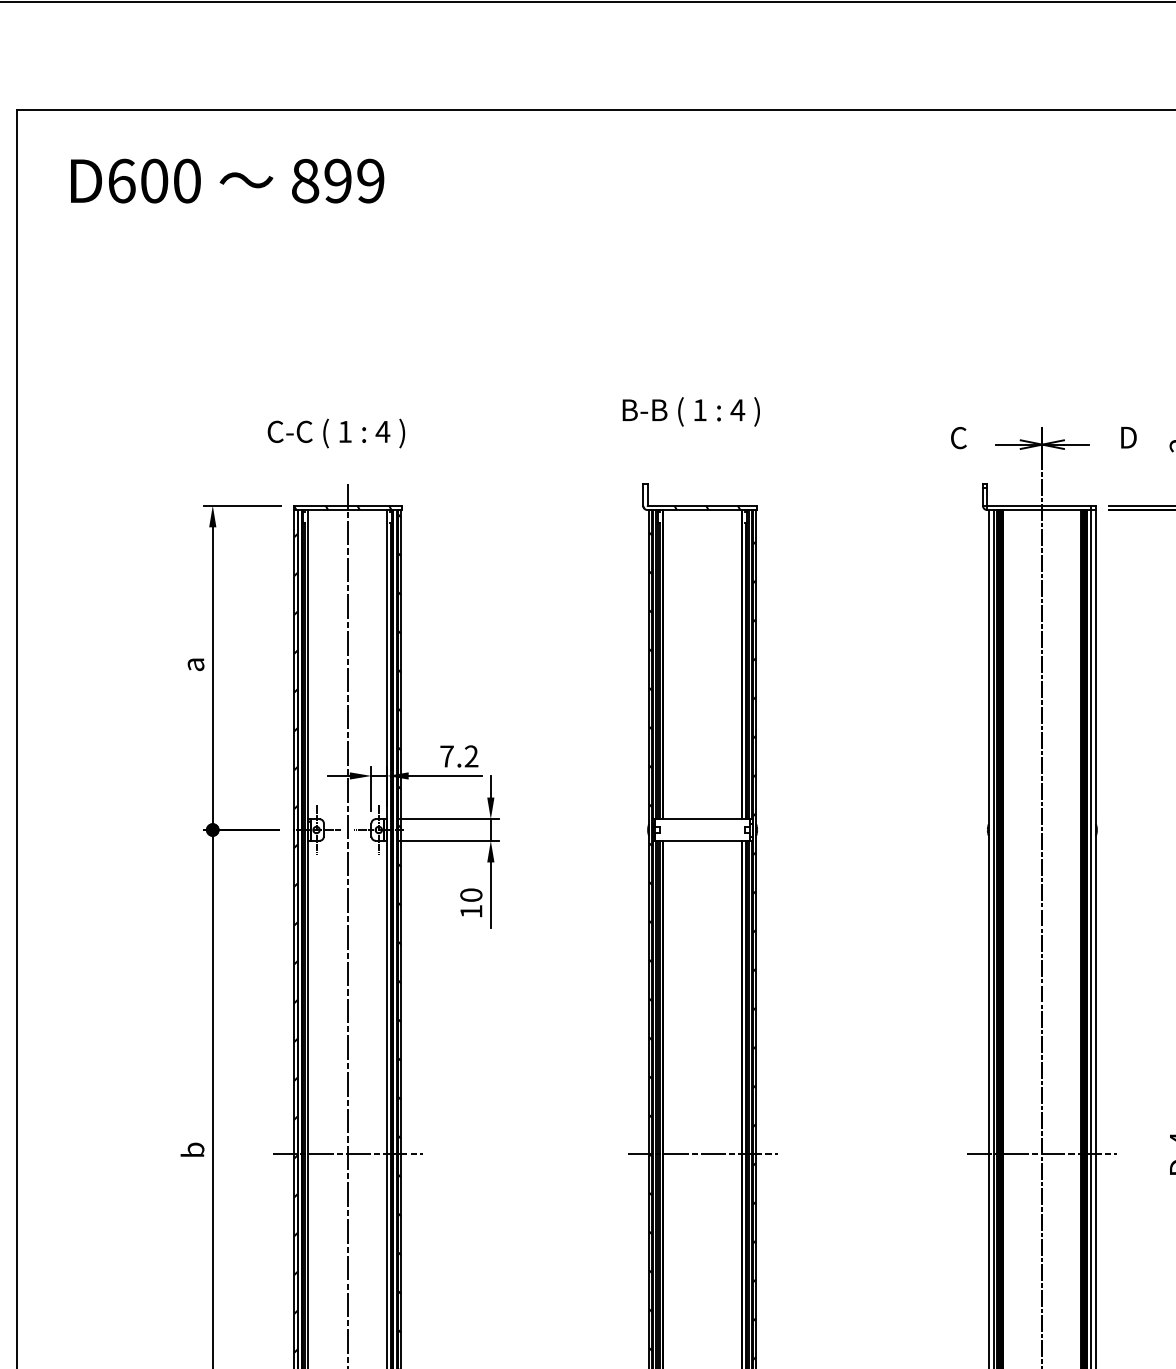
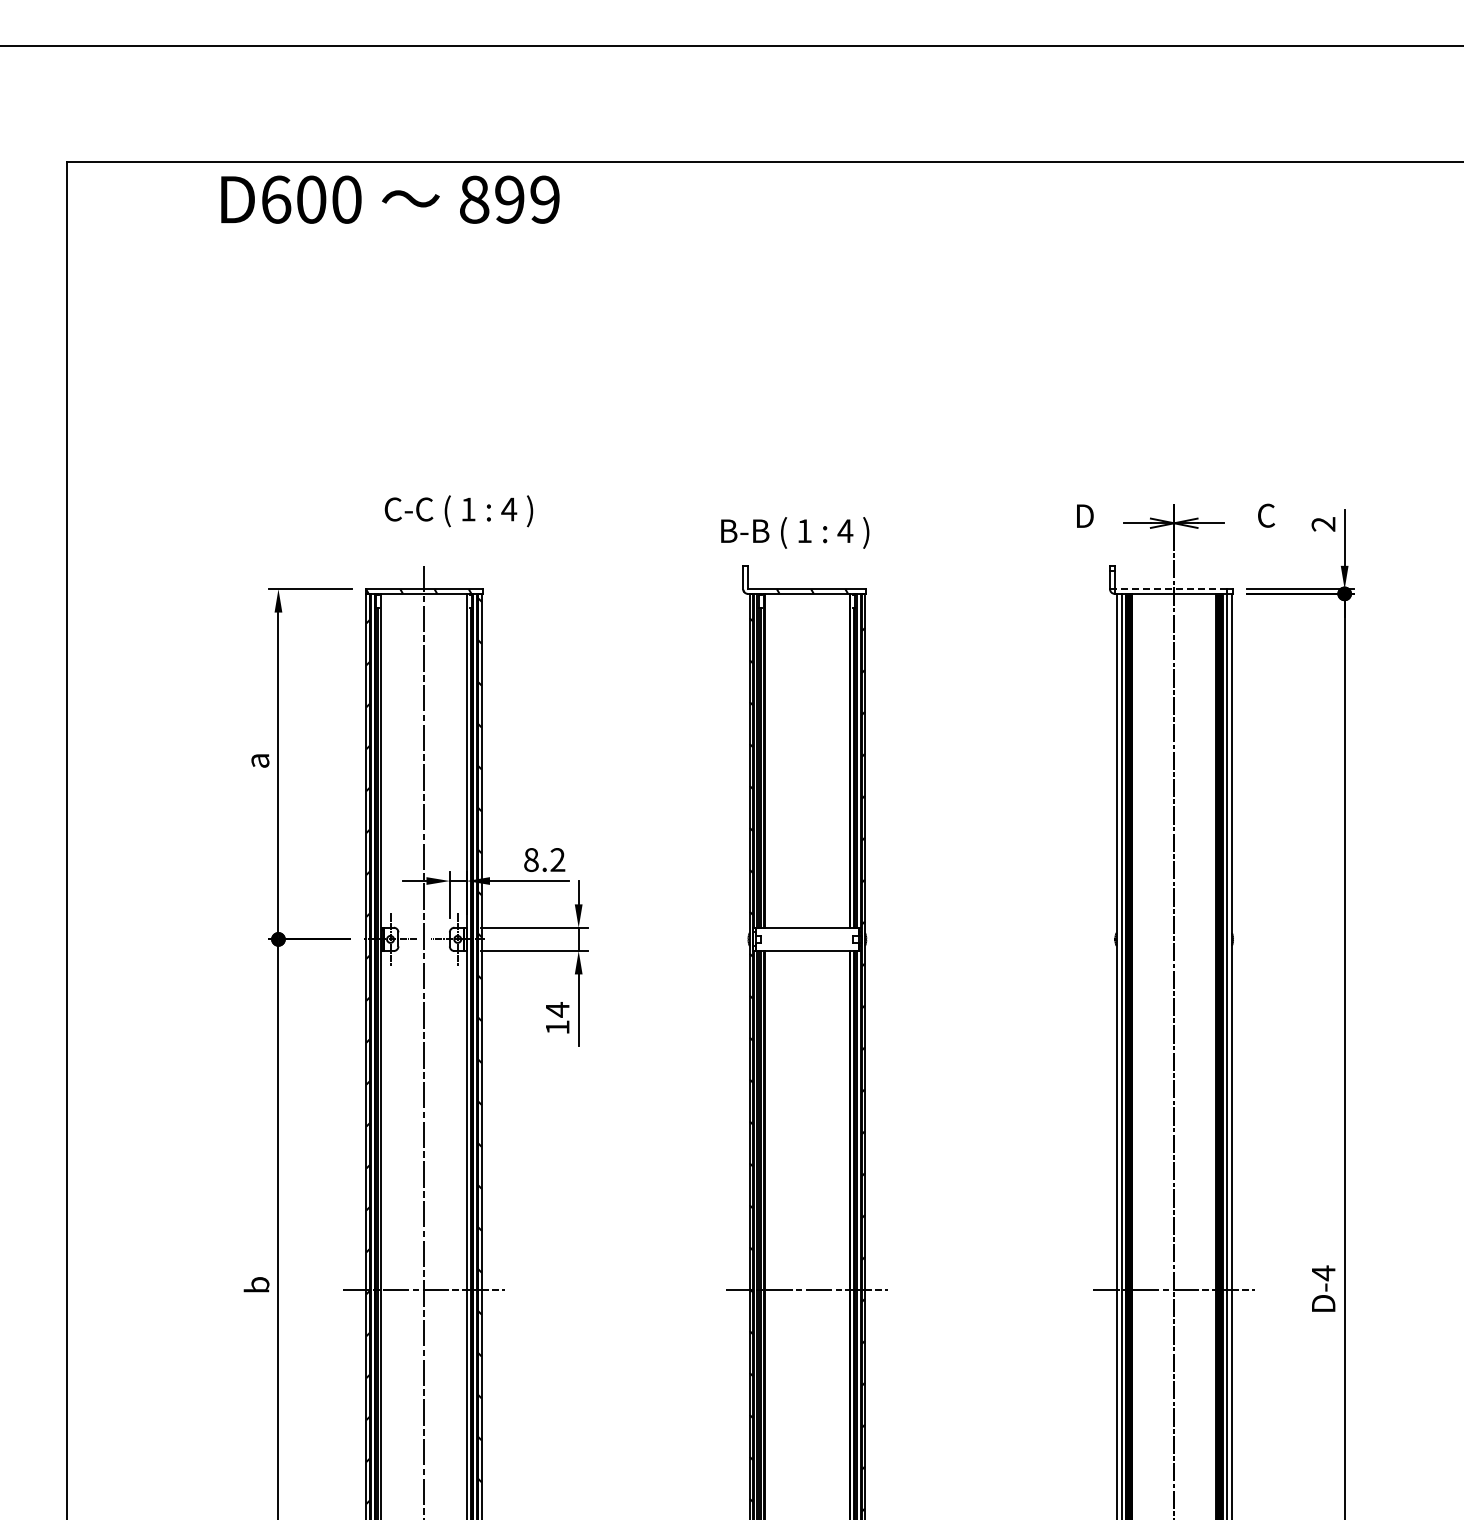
text: (227, 180) -> (390, 199), moved
text: (691, 411) -> (795, 532), moved
text: (335, 433) -> (458, 511), moved
text: (1128, 437) -> (1267, 515), D -> C
text: (959, 438) -> (1084, 516), C -> D
line: (1038, 505) -> (1170, 589), solid -> dashed
text: (447, 756) -> (531, 860), 7.2 -> 8.2
text: (471, 894) -> (557, 1009), 10 -> 14

